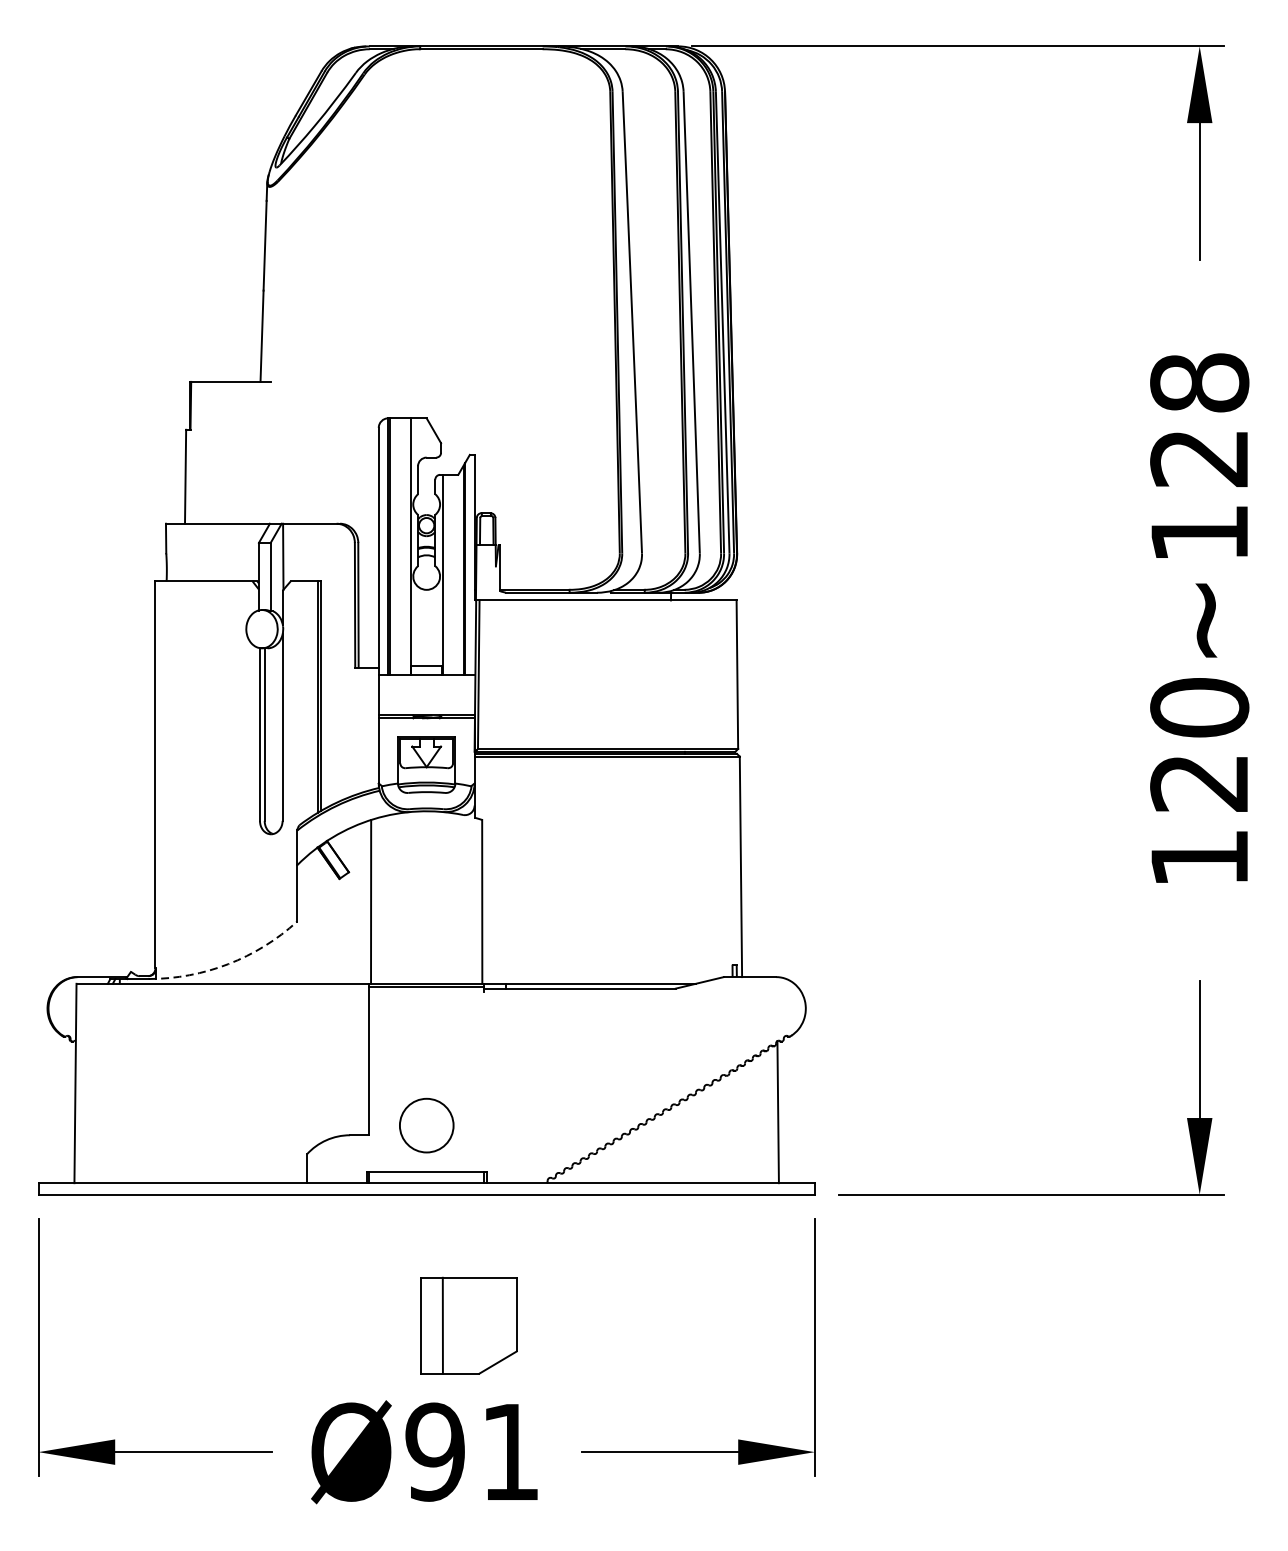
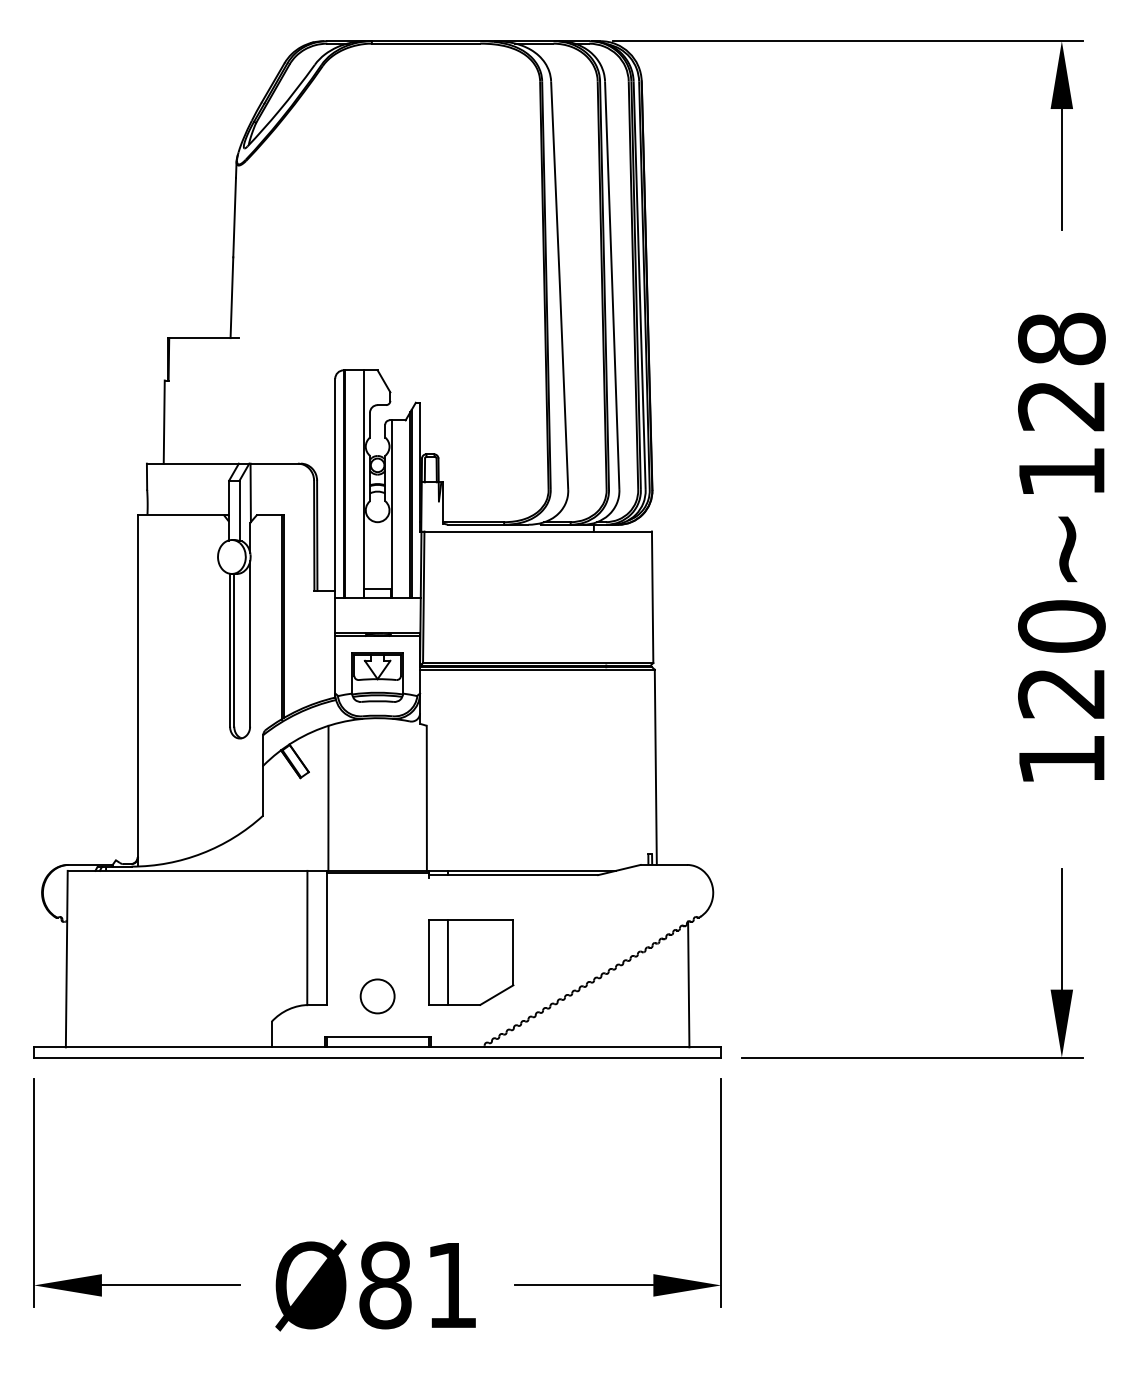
arc: (228, 964) -> (202, 853), dashed -> solid
line: (347, 1059) -> (307, 937), added
circle: (426, 1125) -> (377, 996), size x0.71
part: (469, 1325) -> (471, 962), moved
text: (434, 1452) -> (384, 1285), Ø91 -> Ø81

